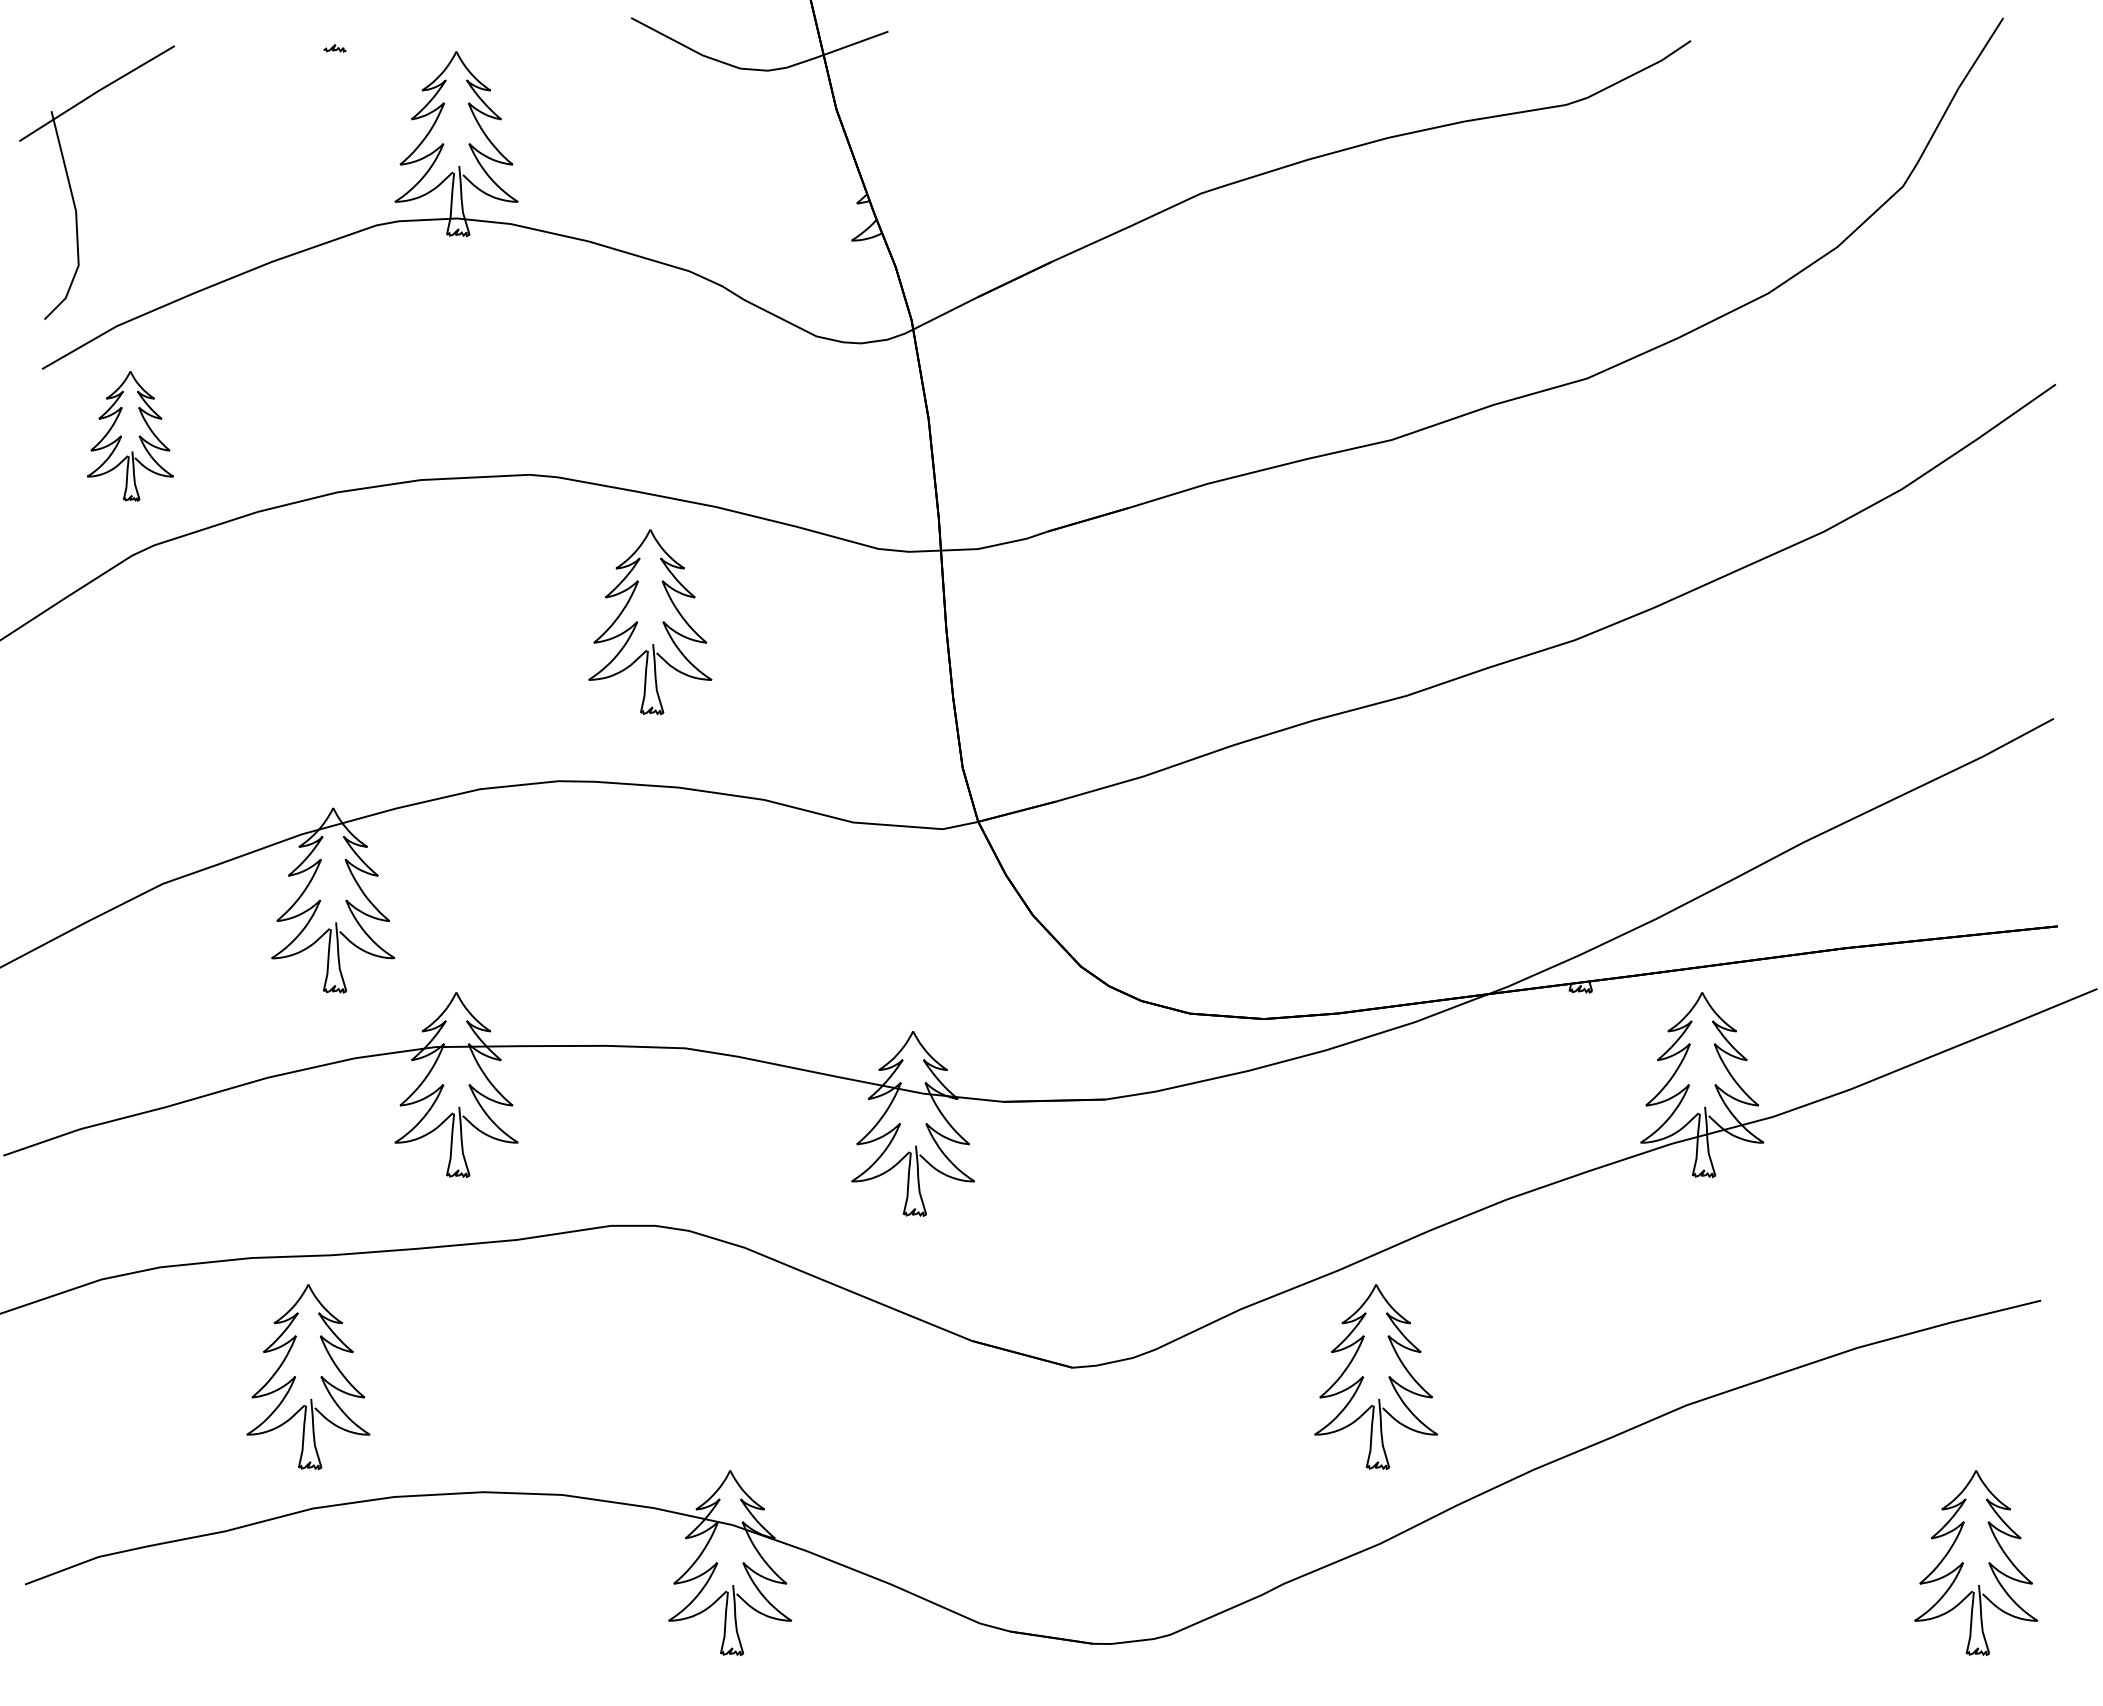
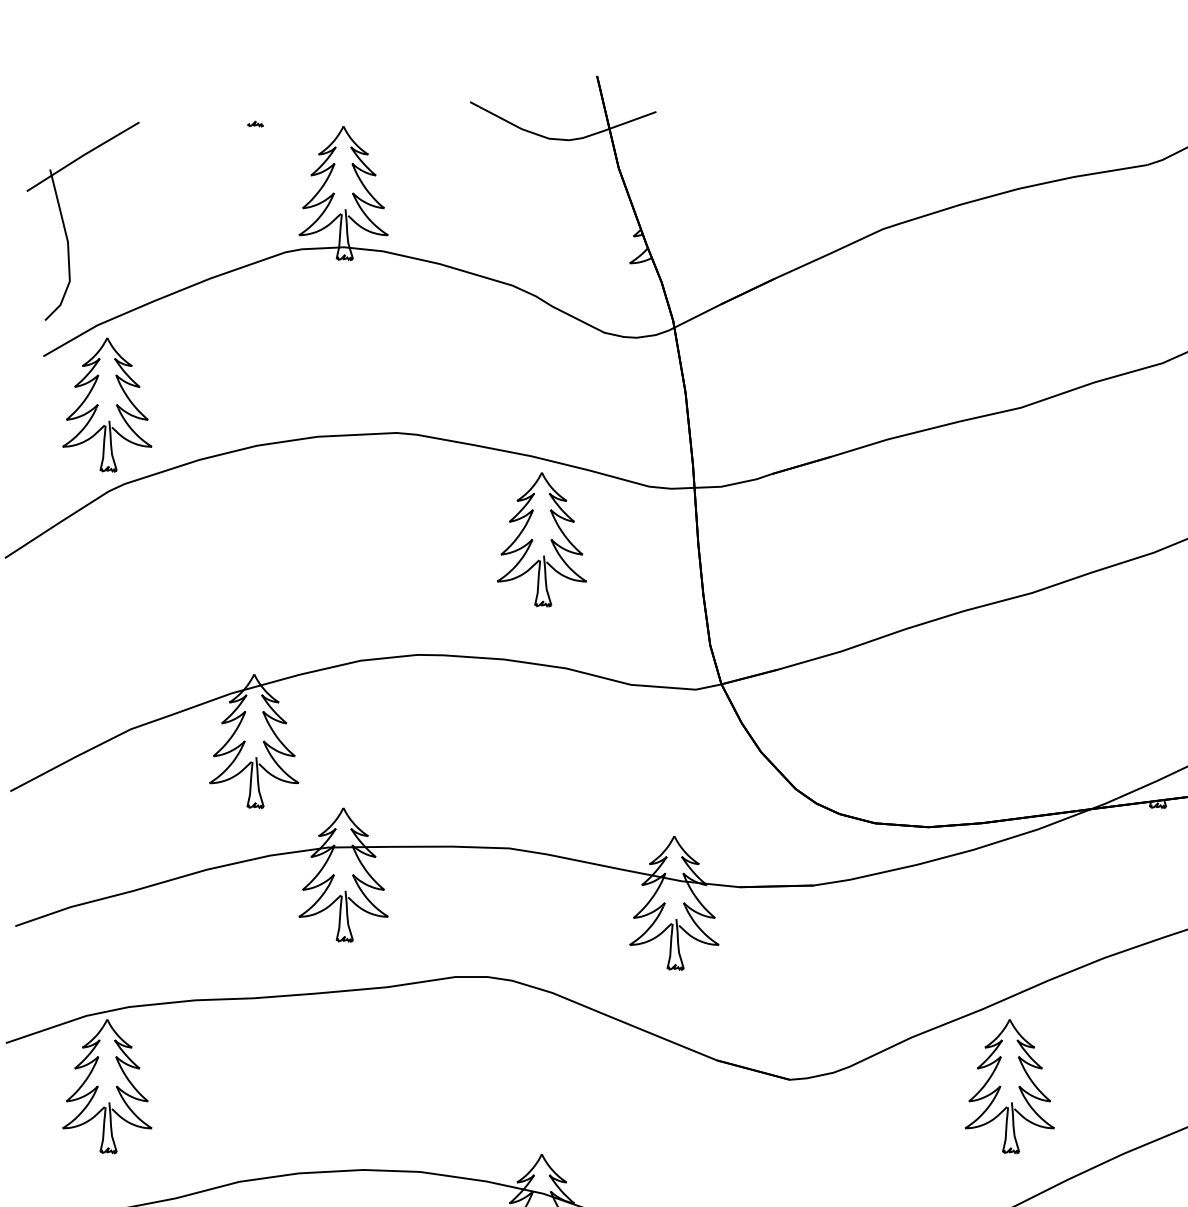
part: (130, 436) -> (107, 405), size x1.43
part: (650, 622) -> (542, 539), moved
part: (320, 1376) -> (116, 1086), moved

